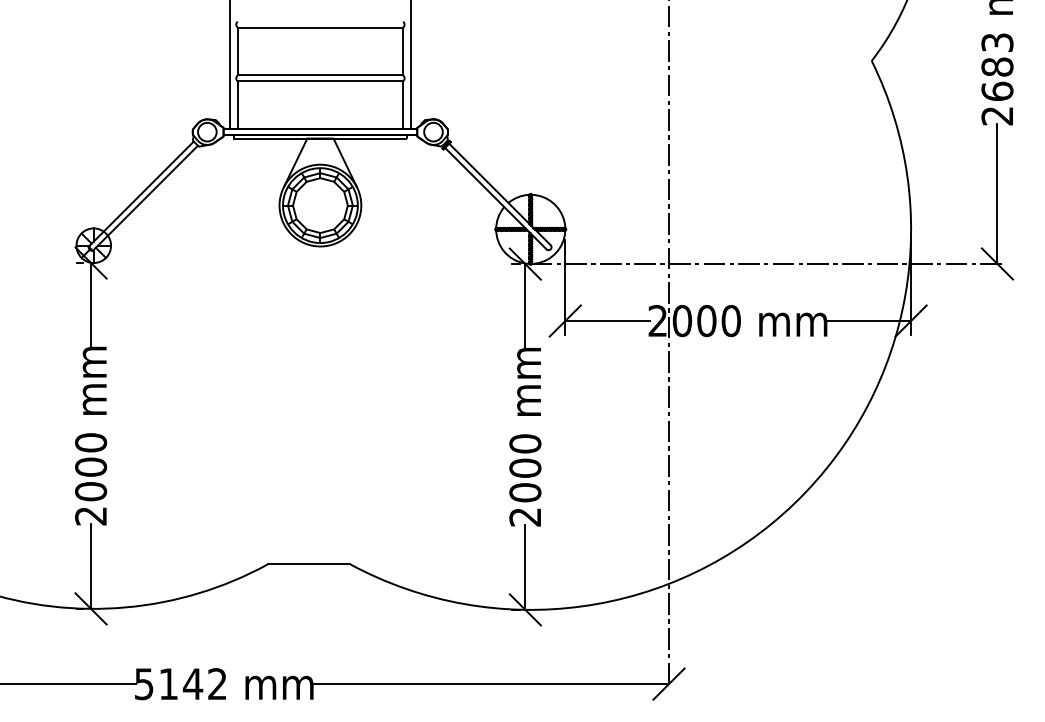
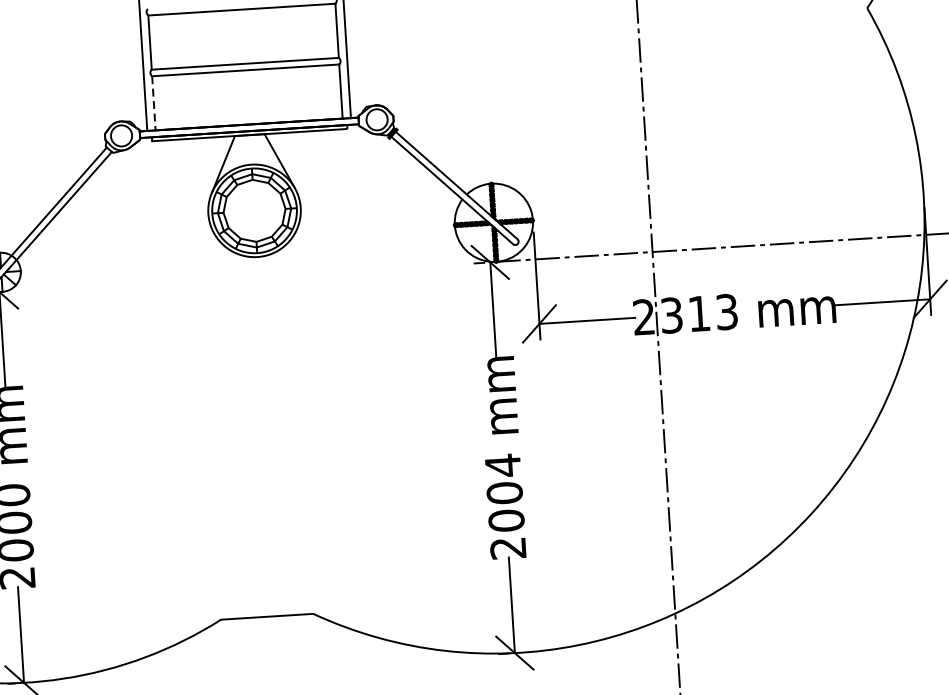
line: (237, 105) -> (153, 103), solid -> dashed
text: (706, 321) -> (699, 314), 2000 -> 2313
text: (525, 443) -> (503, 465), 2000 -> 2004

